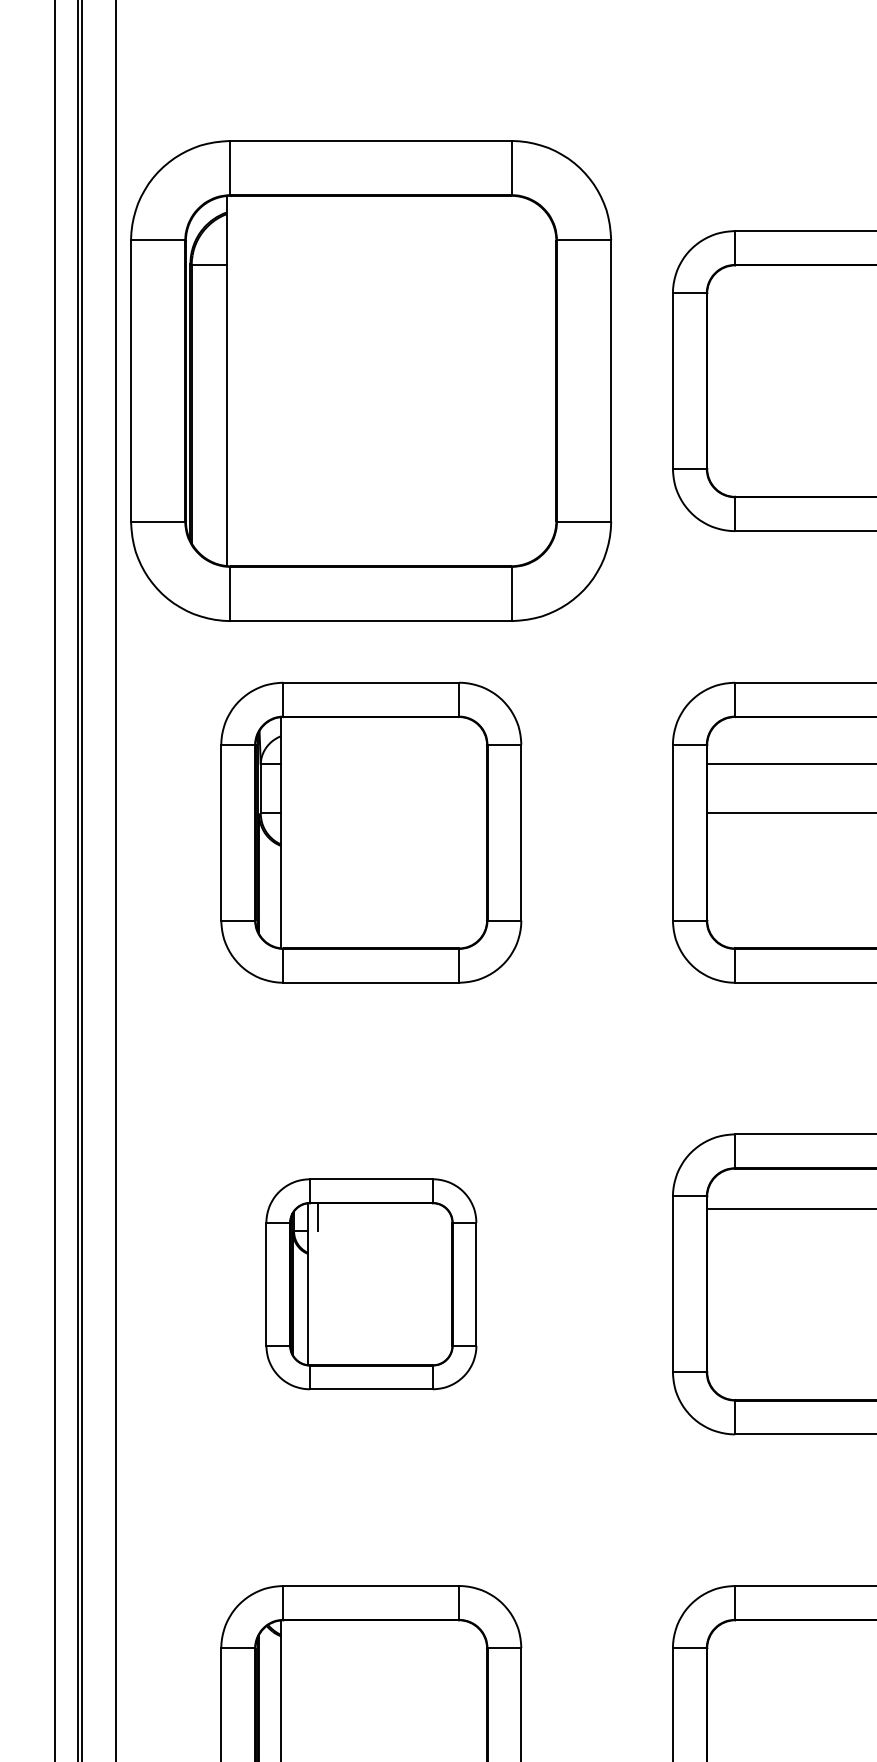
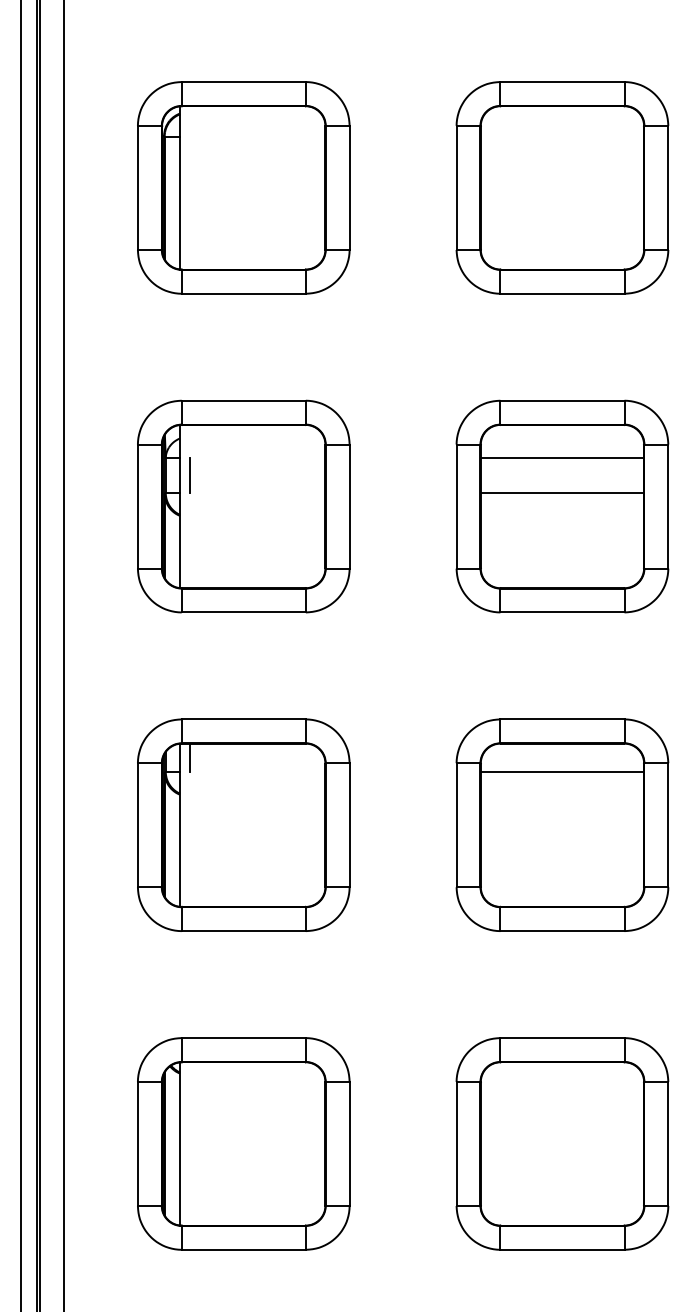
part: (370, 380) -> (243, 187), size x0.62
line: (294, 788) -> (189, 475), added
part: (370, 1283) -> (243, 824), size x1.43

